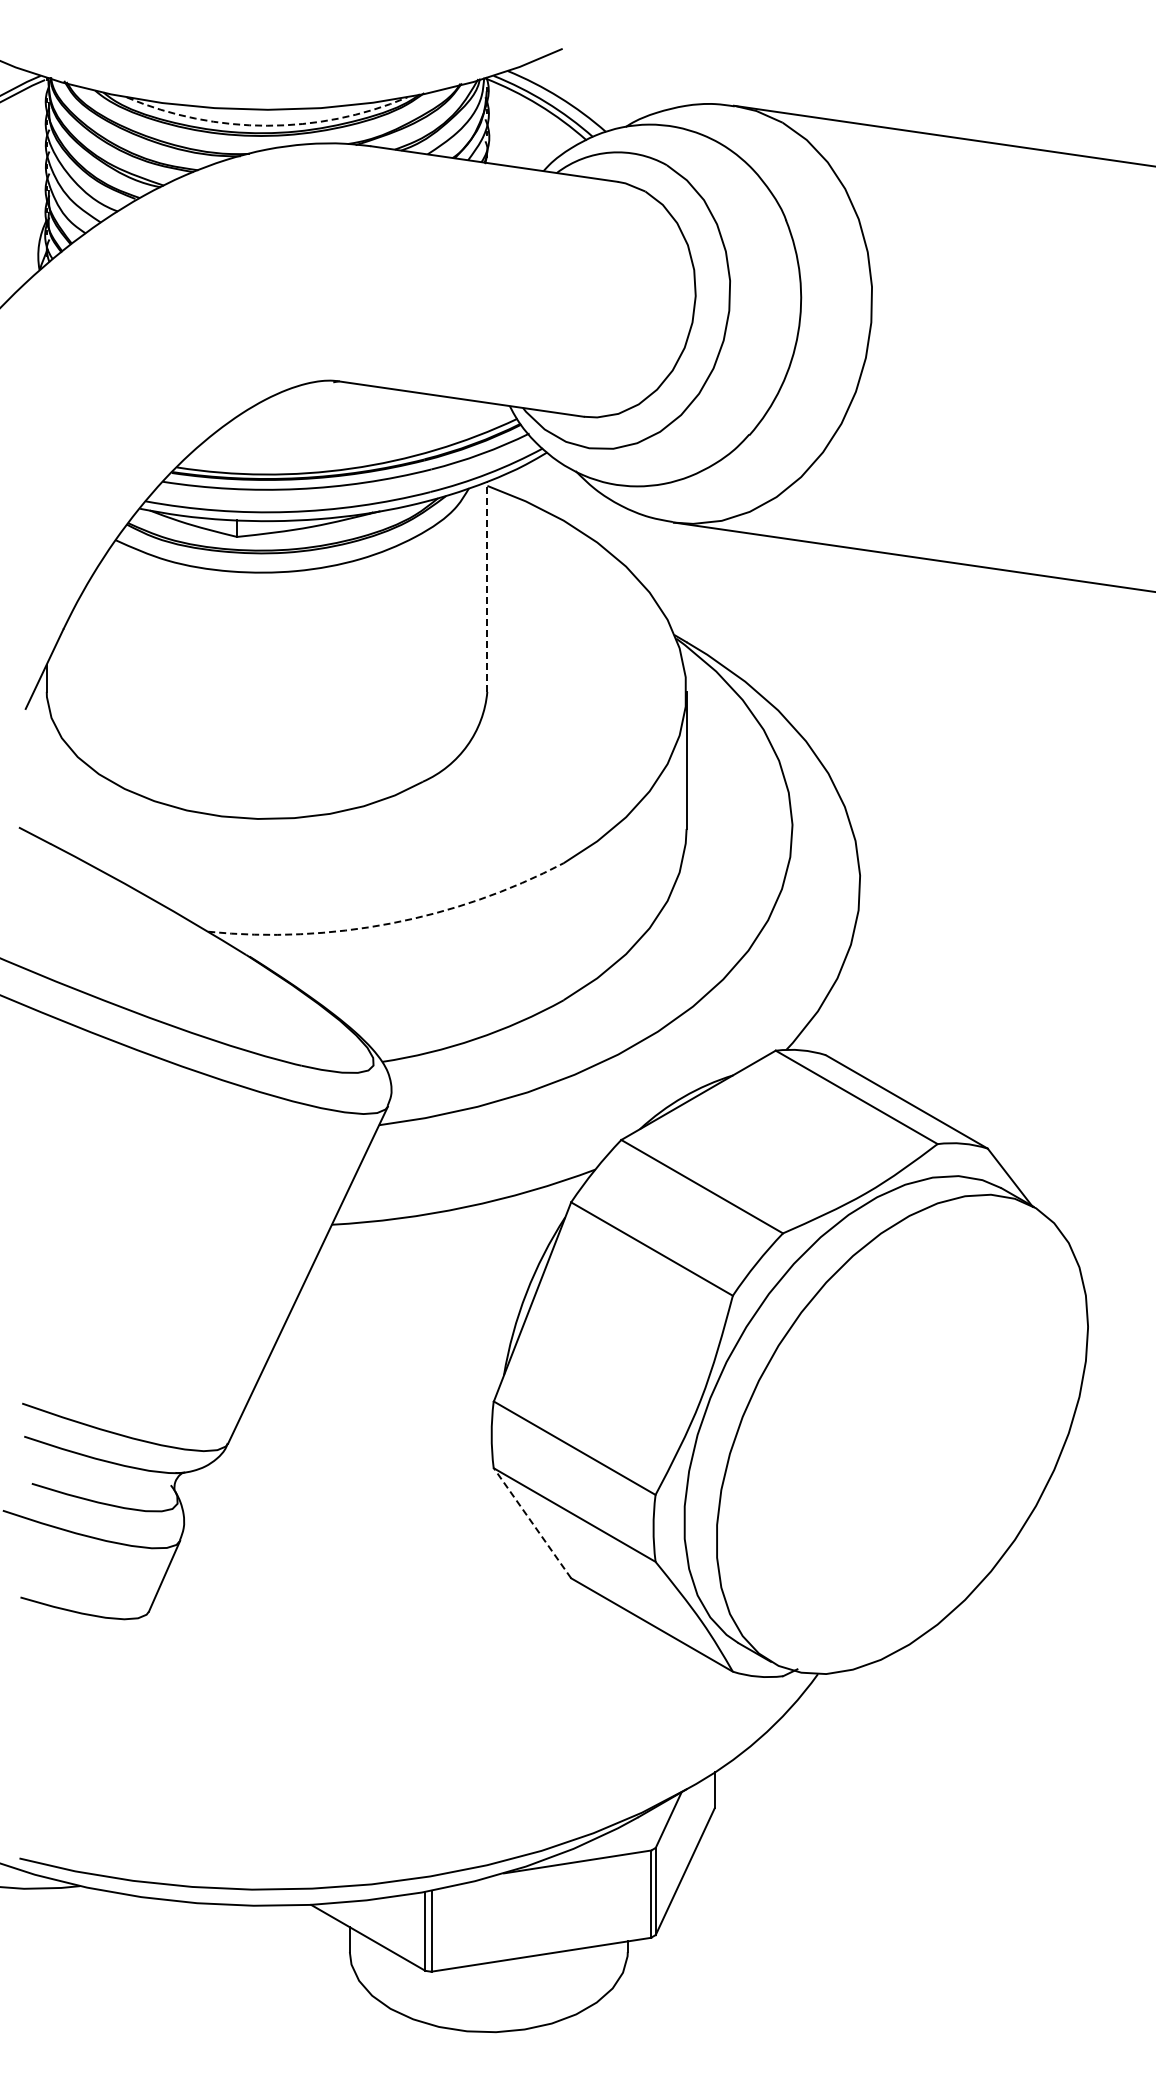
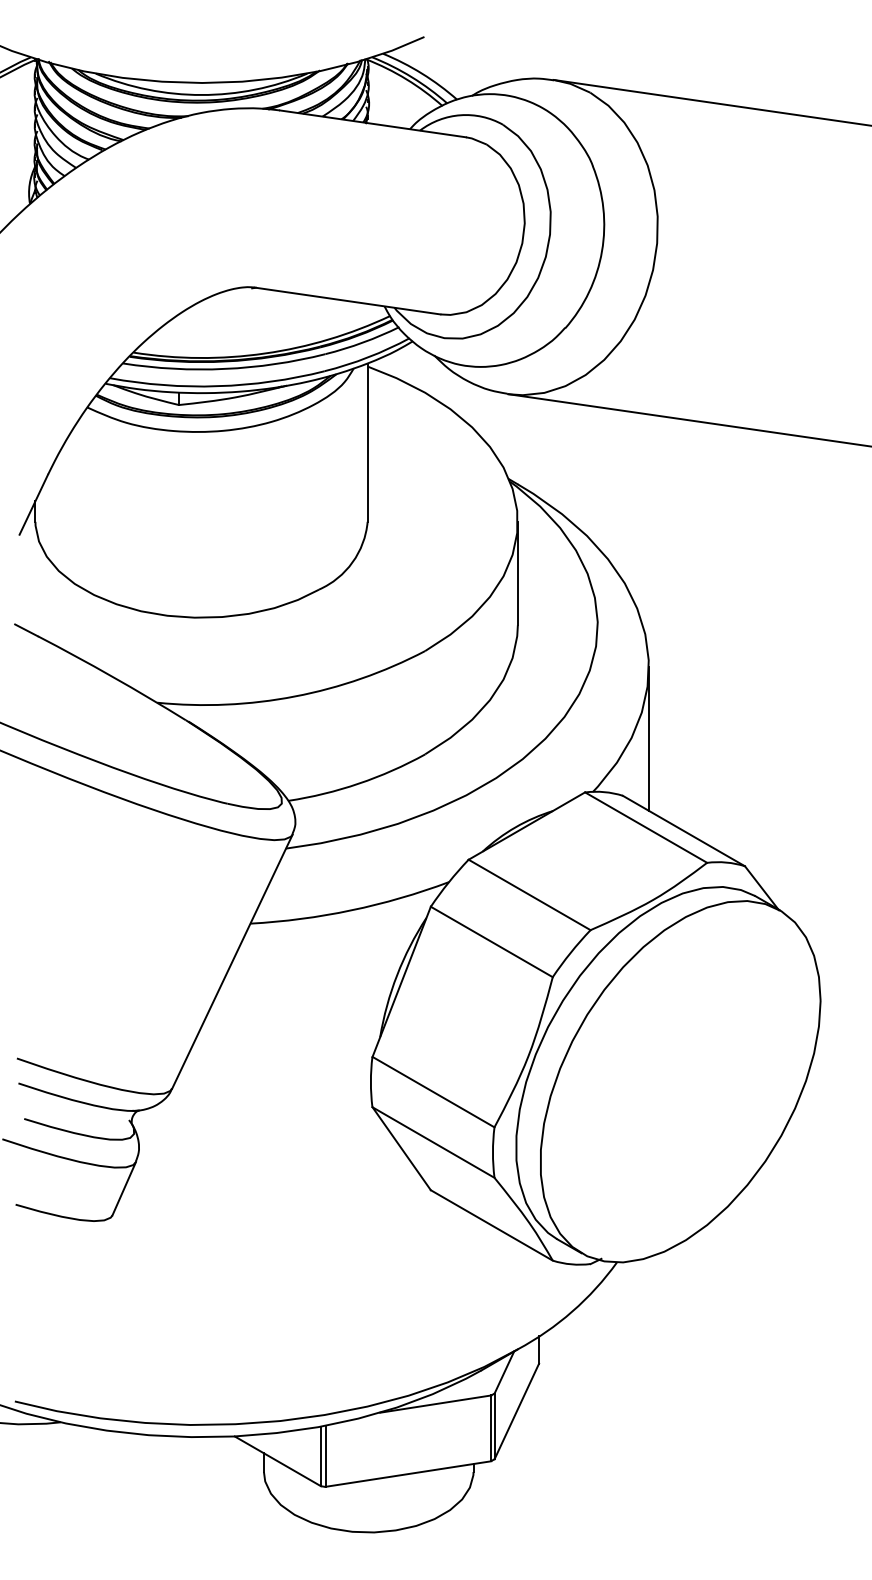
arc: (267, 125) -> (201, 94), dashed -> solid
line: (487, 586) -> (367, 442), dashed -> solid
arc: (391, 923) -> (295, 696), dashed -> solid
line: (860, 979) -> (649, 738), added
line: (532, 1522) -> (401, 1148), dashed -> solid

